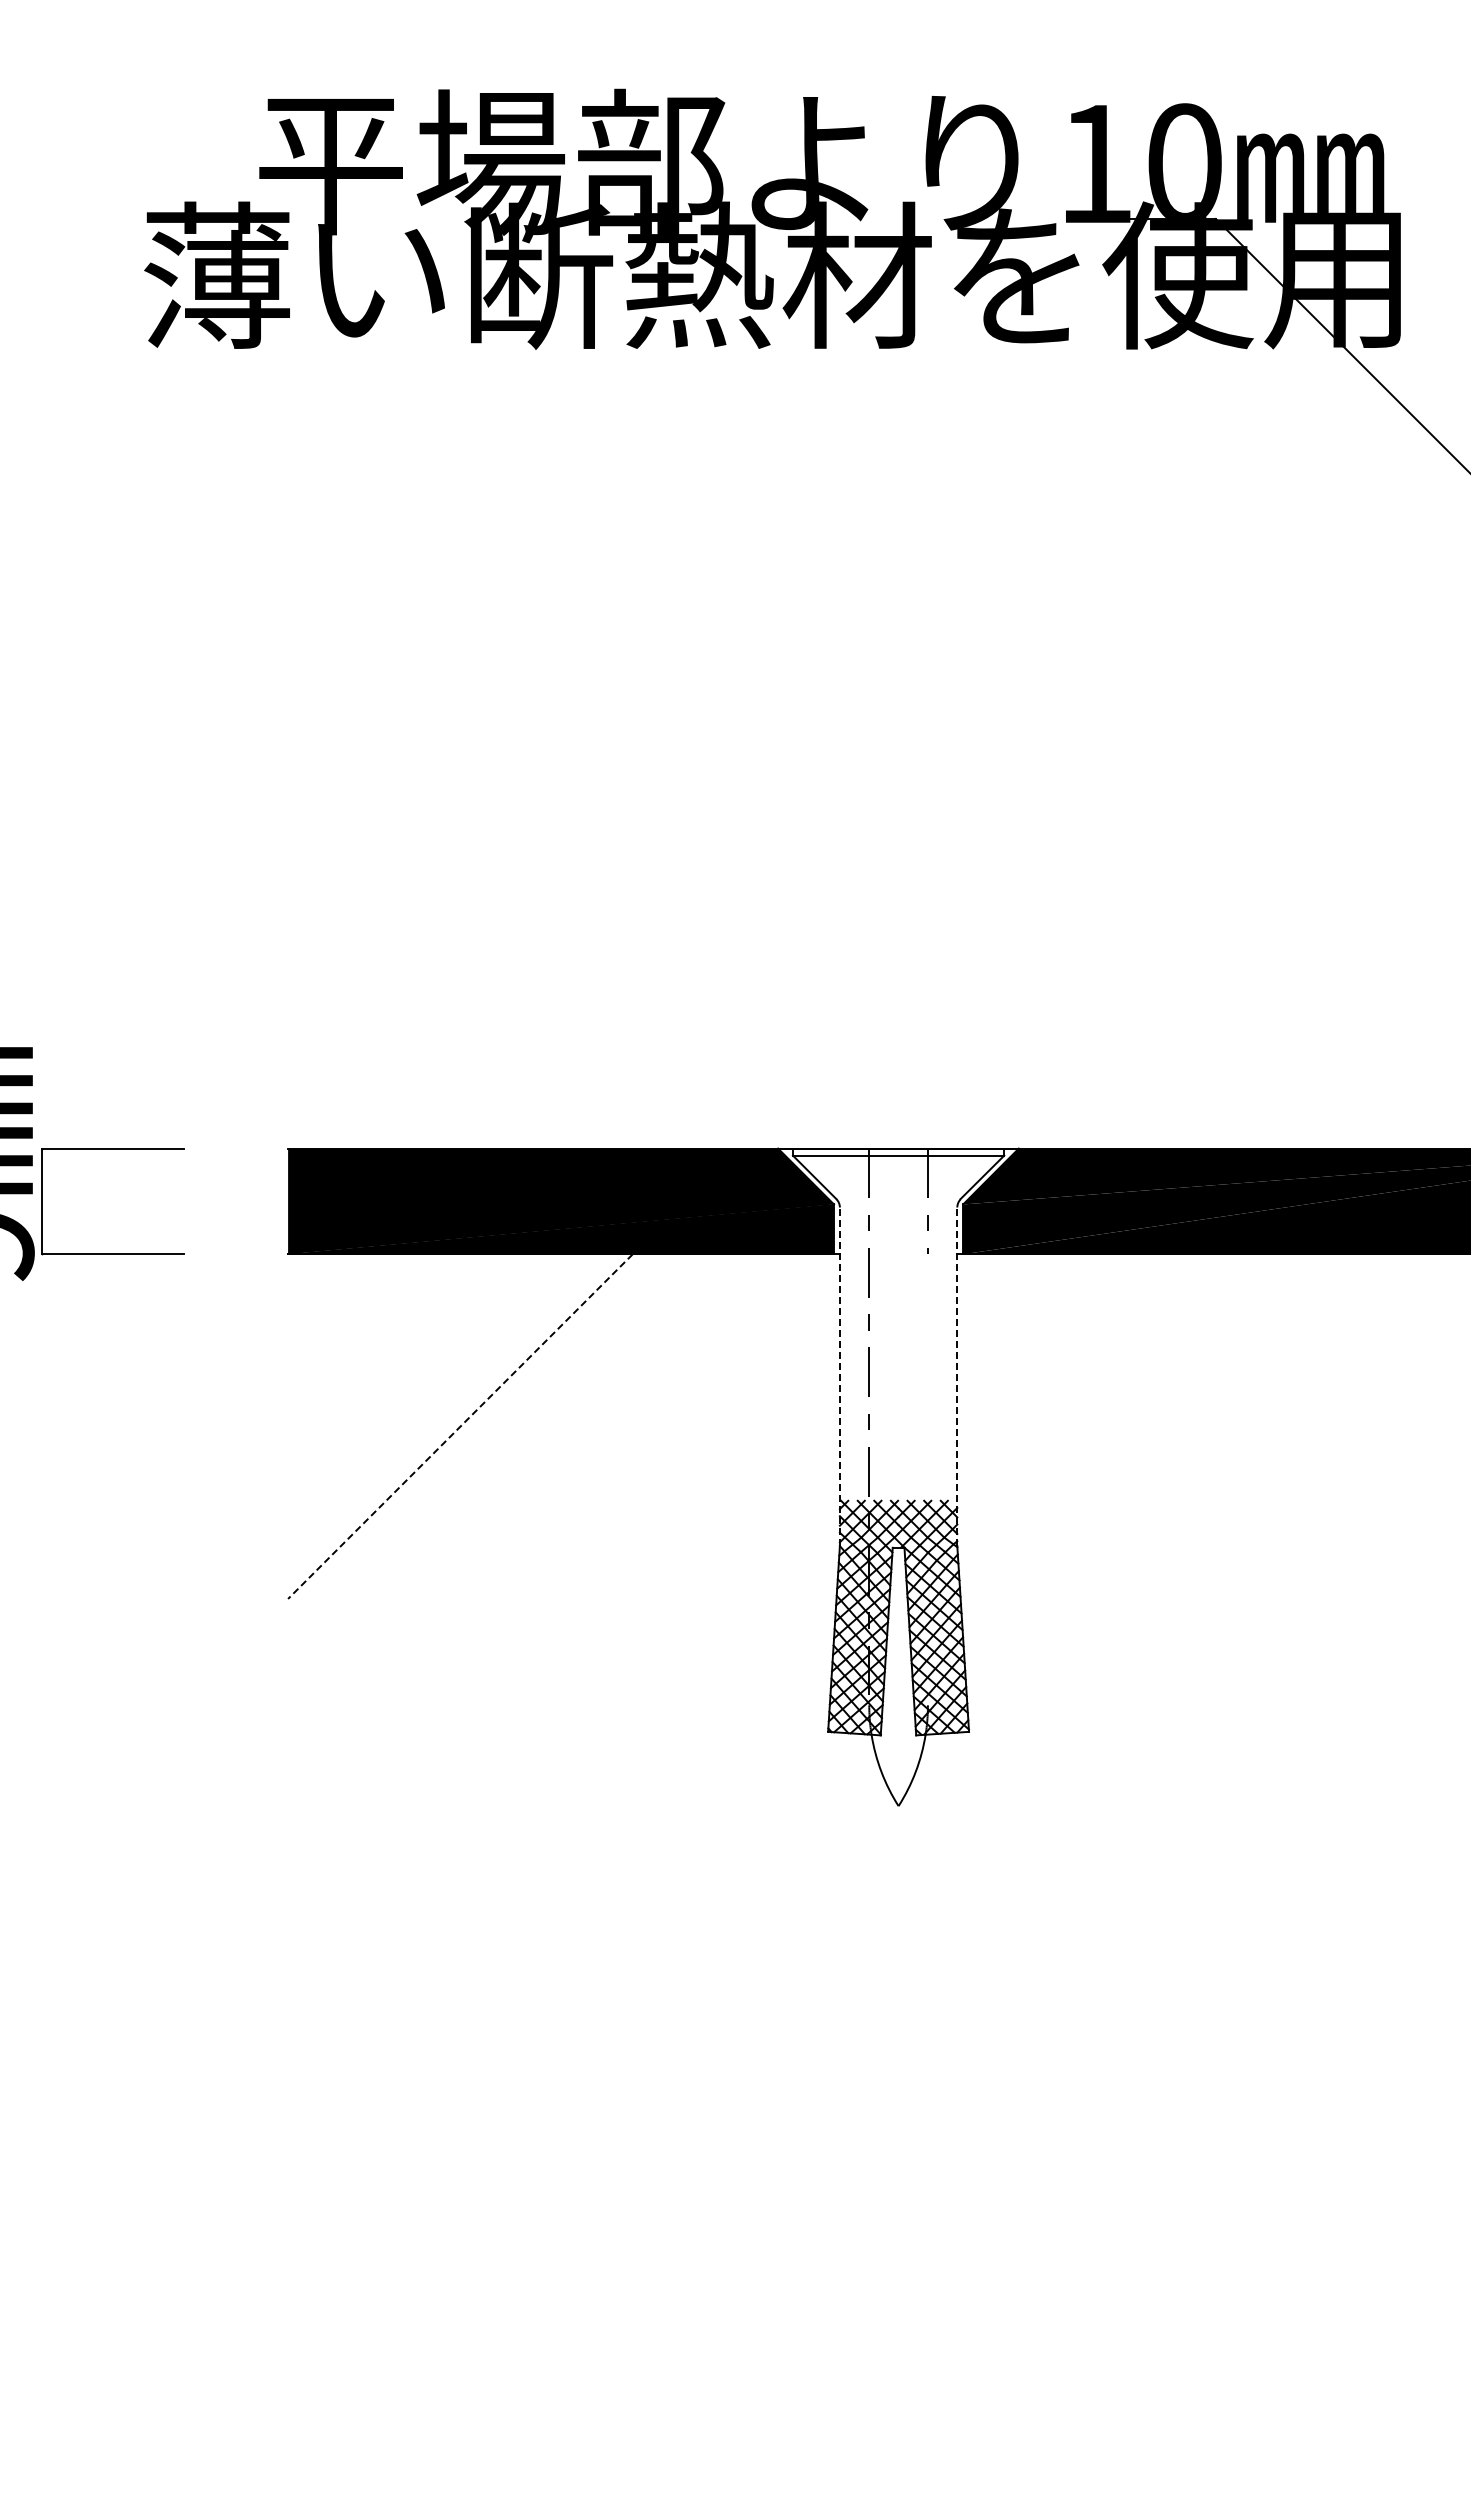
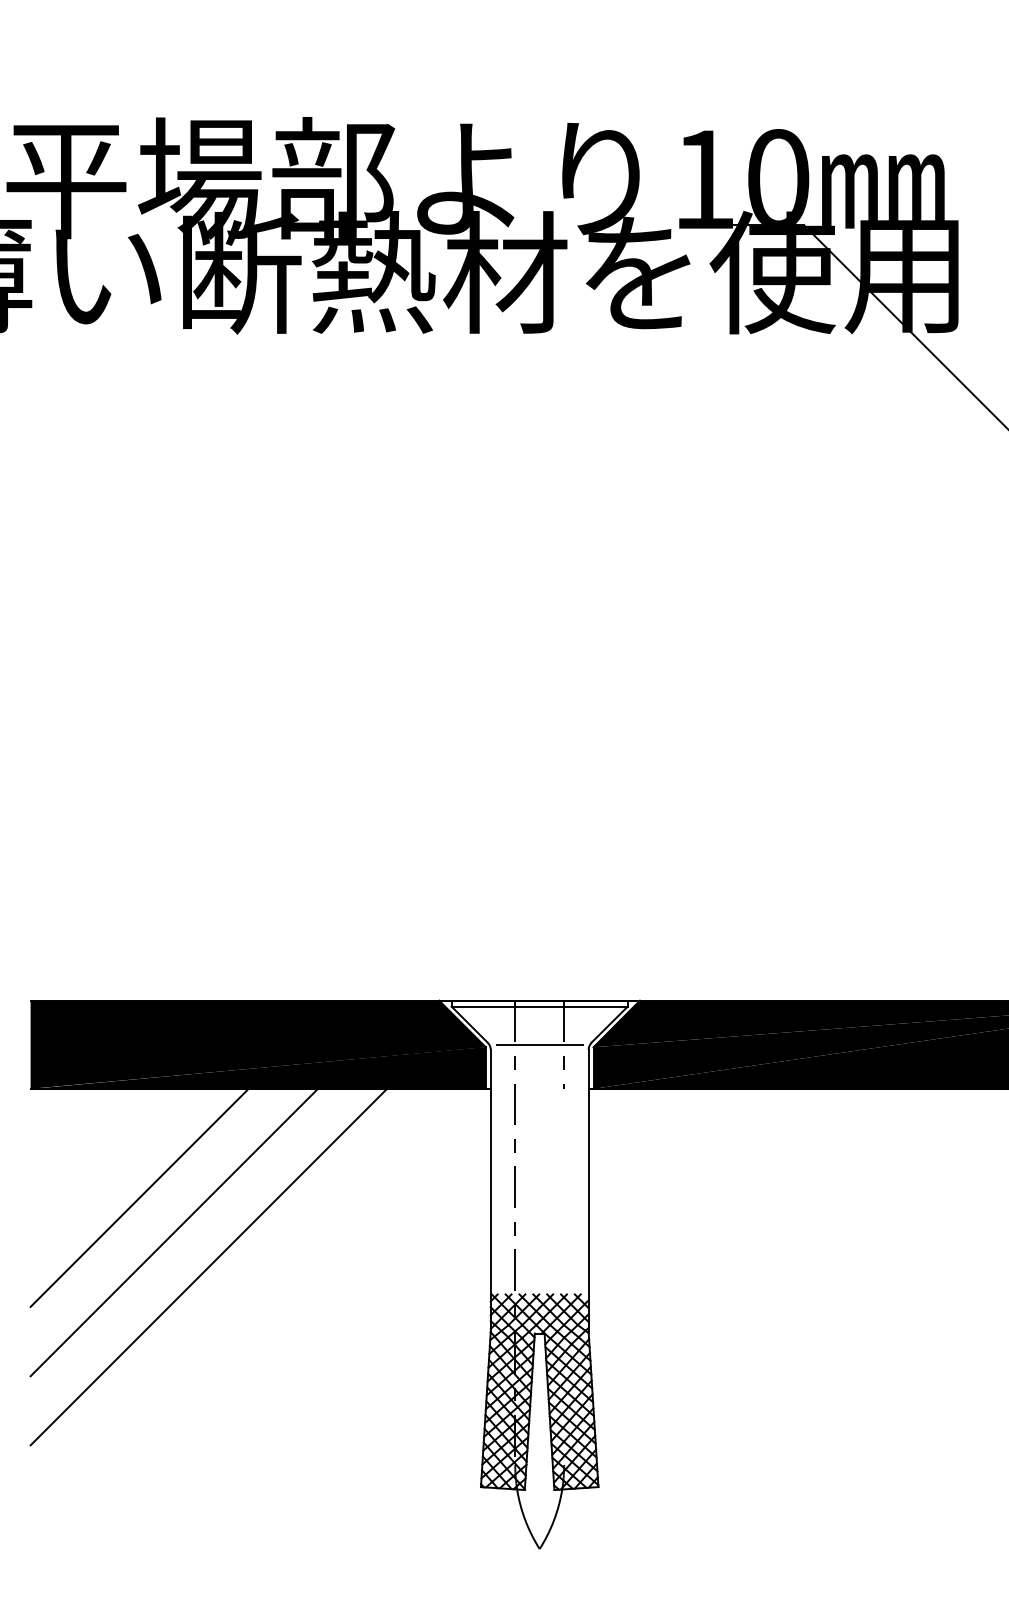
line: (898, 1201) -> (539, 1044), added
line: (839, 1376) -> (490, 1190), dashed -> solid
line: (957, 1376) -> (588, 1190), dashed -> solid
line: (418, 1384) -> (139, 1197), added
line: (460, 1426) -> (174, 1232), dashed -> solid
line: (501, 1467) -> (208, 1266), added

